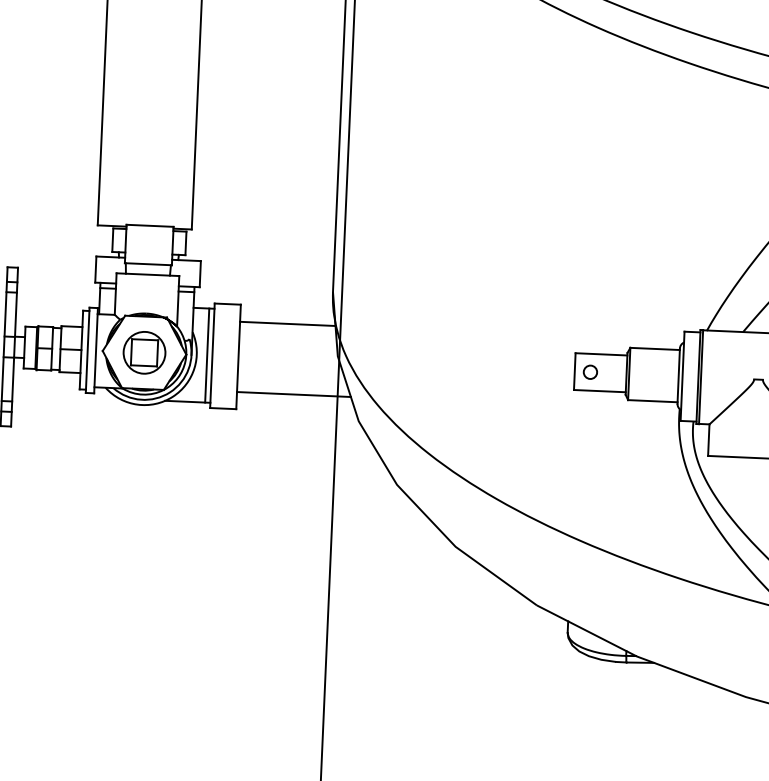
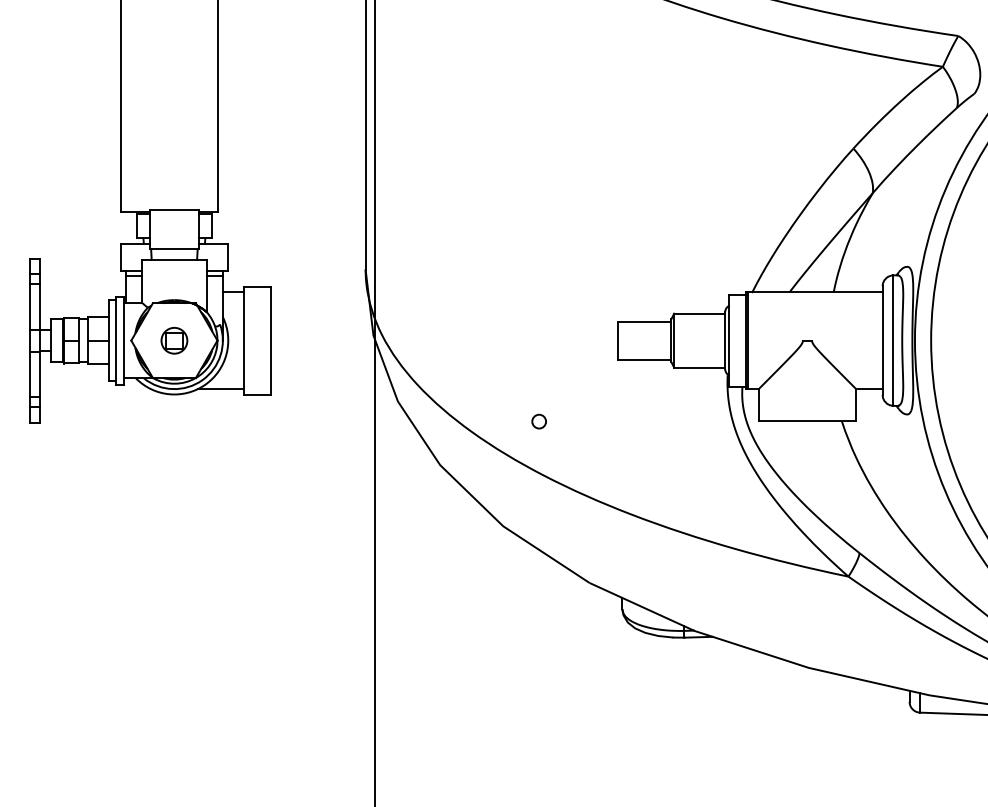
line: (287, 323) -> (320, 304), removed
part: (144, 352) -> (174, 340), size x0.6
line: (207, 355) -> (239, 340), removed
circle: (589, 372) -> (538, 421), moved
line: (293, 394) -> (329, 376), removed

